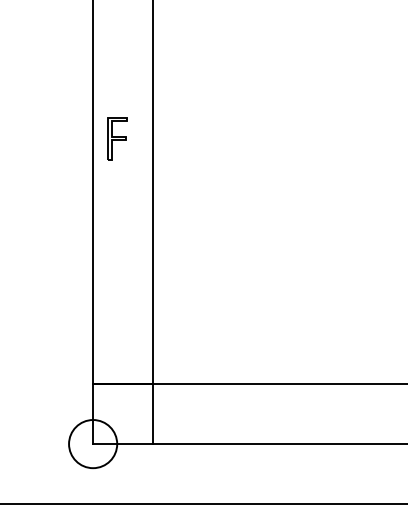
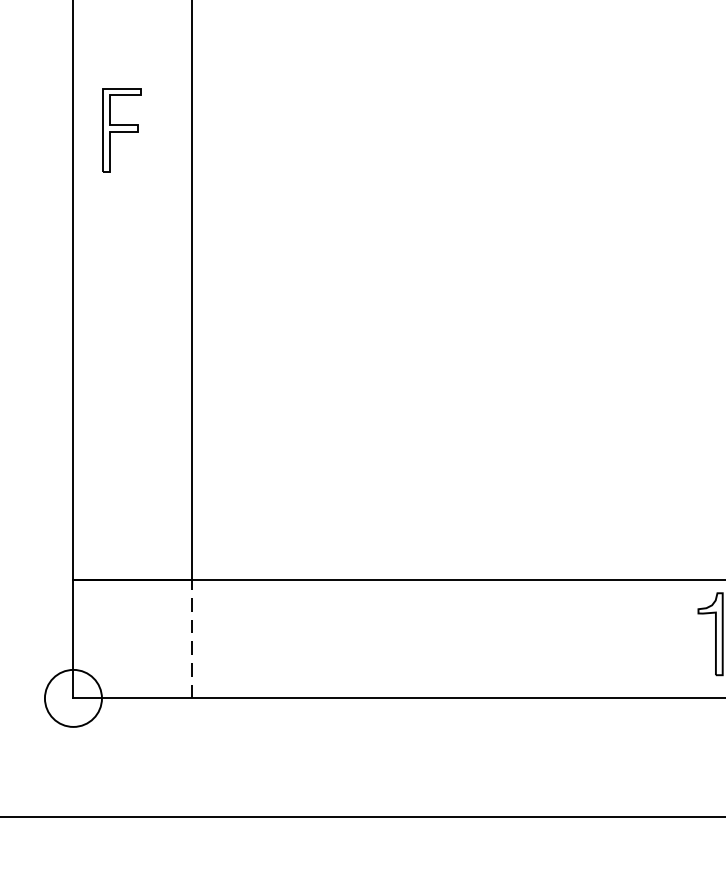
part: (117, 138) -> (121, 128), moved
line: (153, 413) -> (192, 638), solid -> dashed
circle: (93, 444) -> (74, 699), size x0.6

